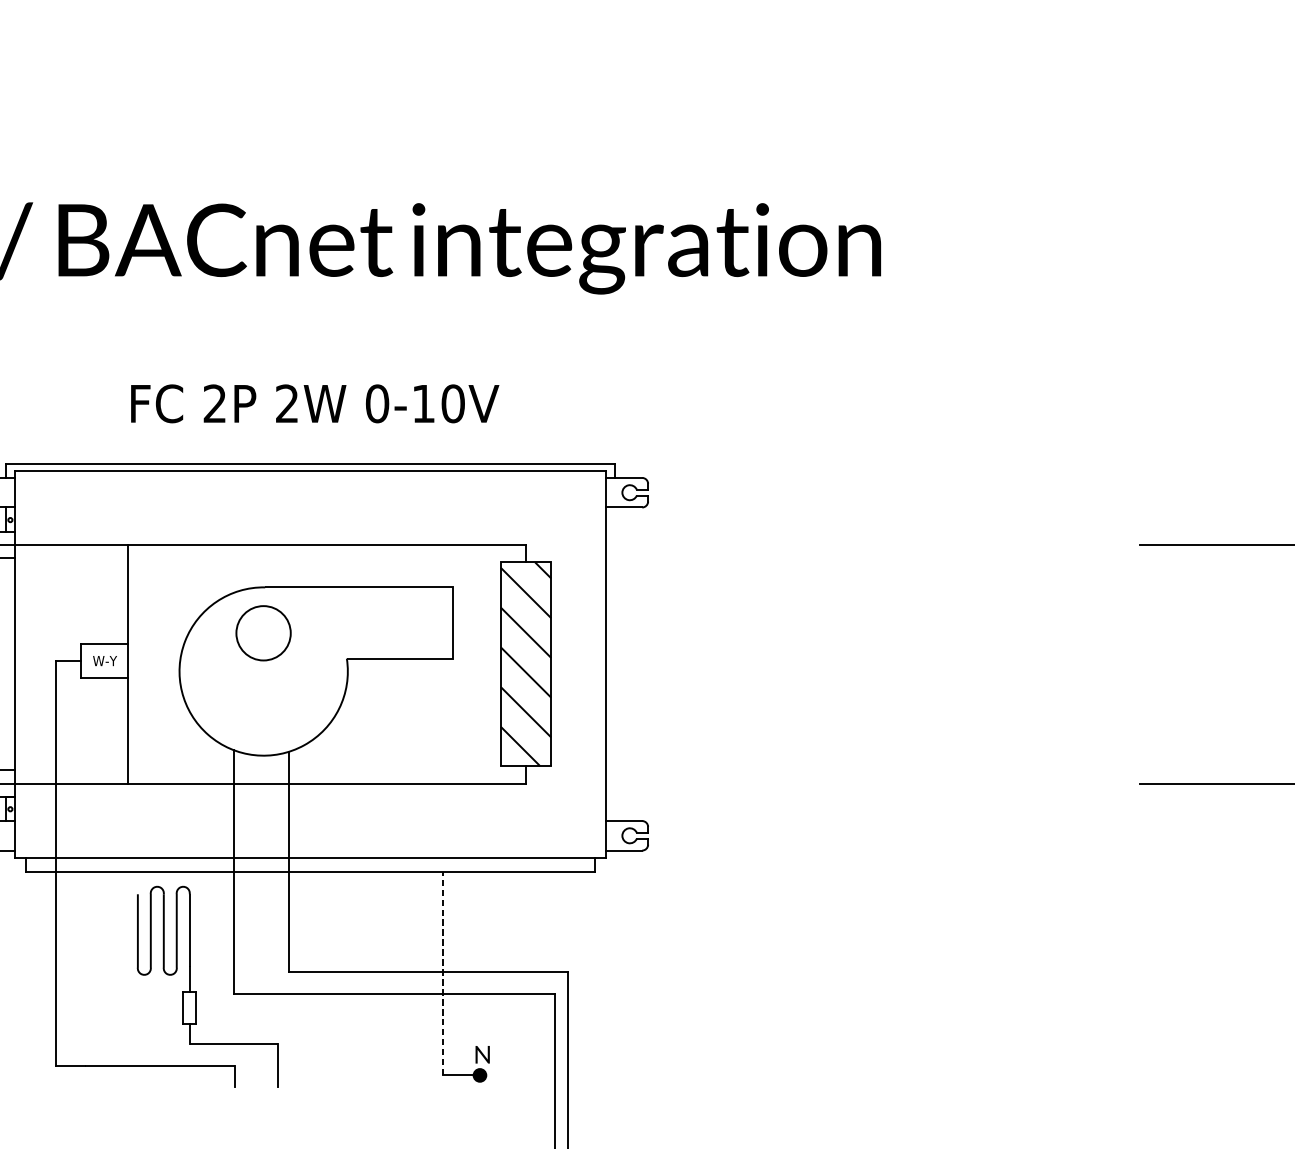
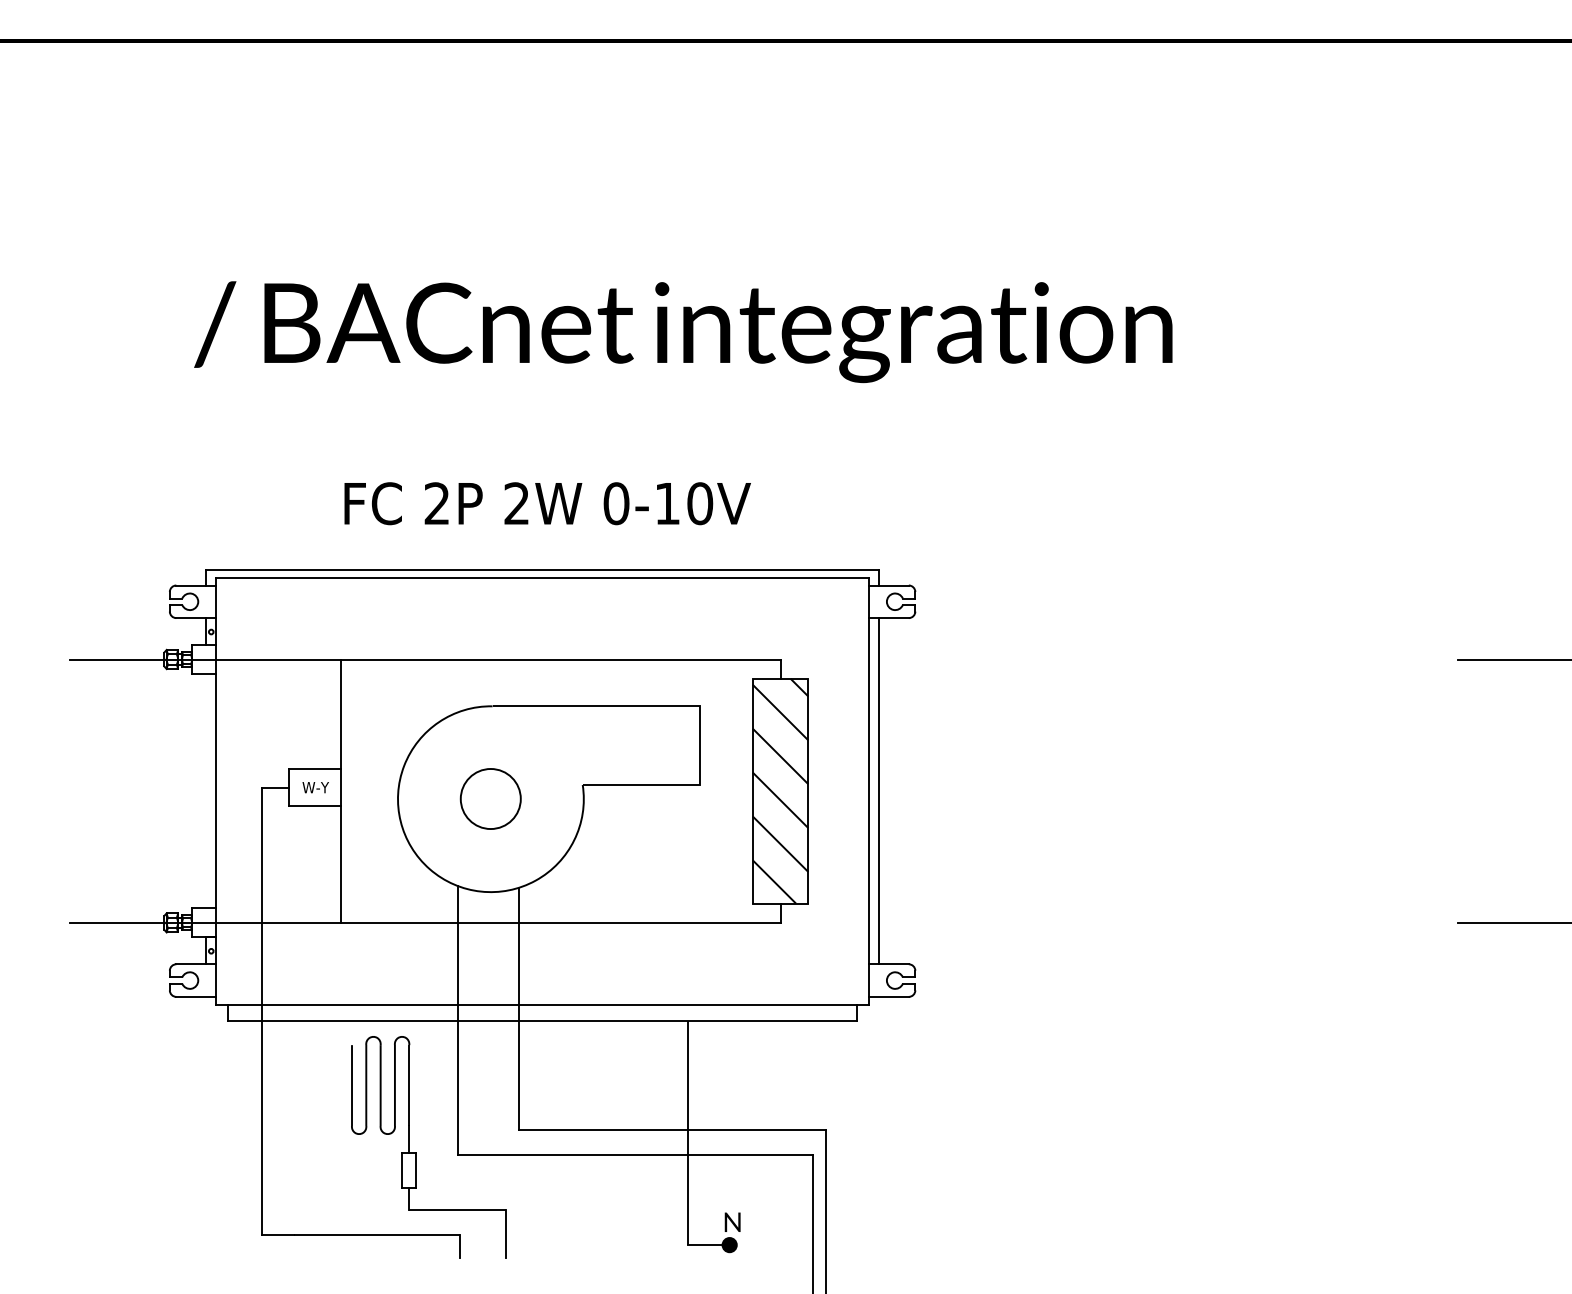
circle: (263, 632) -> (490, 798), moved
line: (614, 664) -> (878, 791), added
line: (442, 973) -> (688, 1132), dashed -> solid

